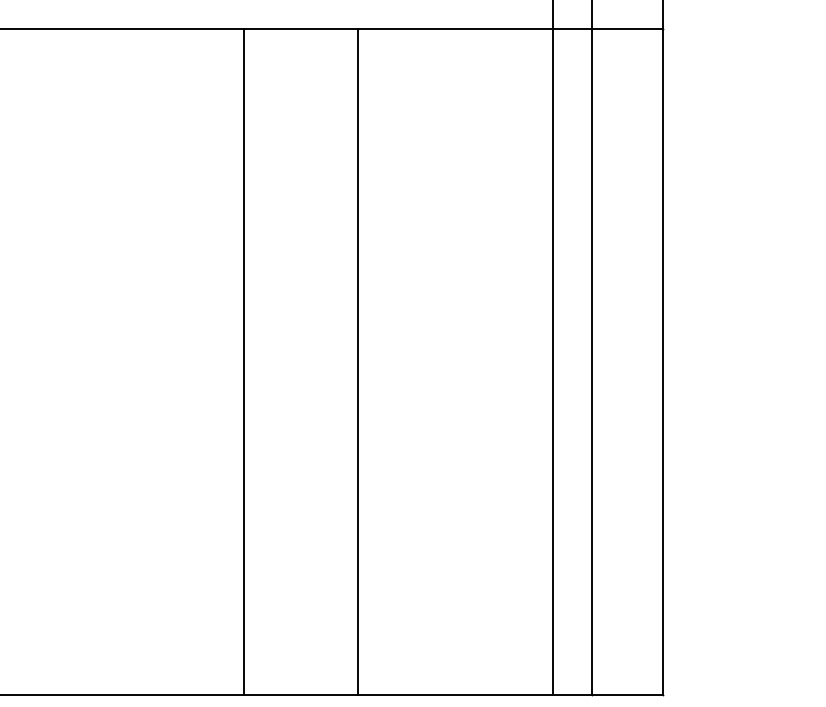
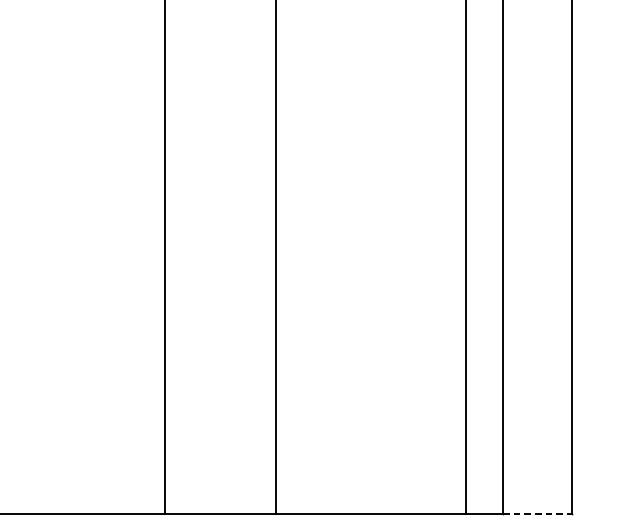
line: (627, 695) -> (537, 514), solid -> dashed

